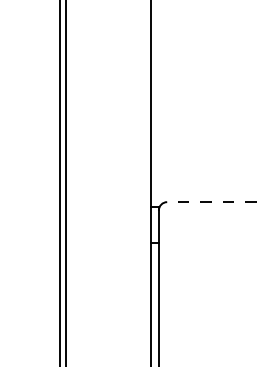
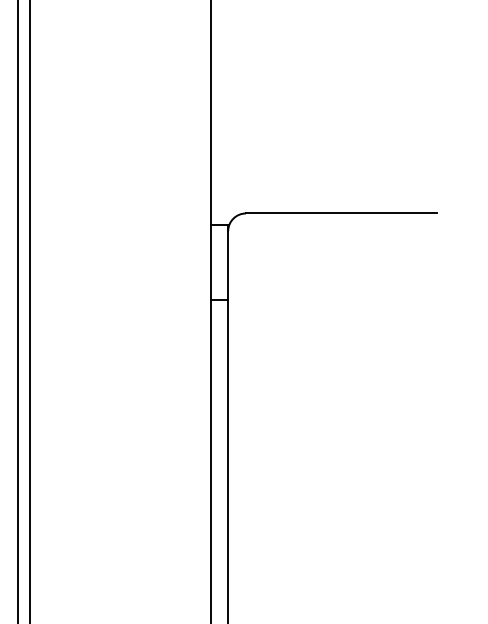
line: (211, 202) -> (340, 214), dashed -> solid

